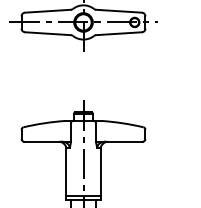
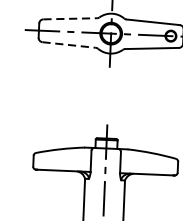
line: (47, 11) -> (69, 19), solid -> dashed
line: (47, 33) -> (68, 44), solid -> dashed

